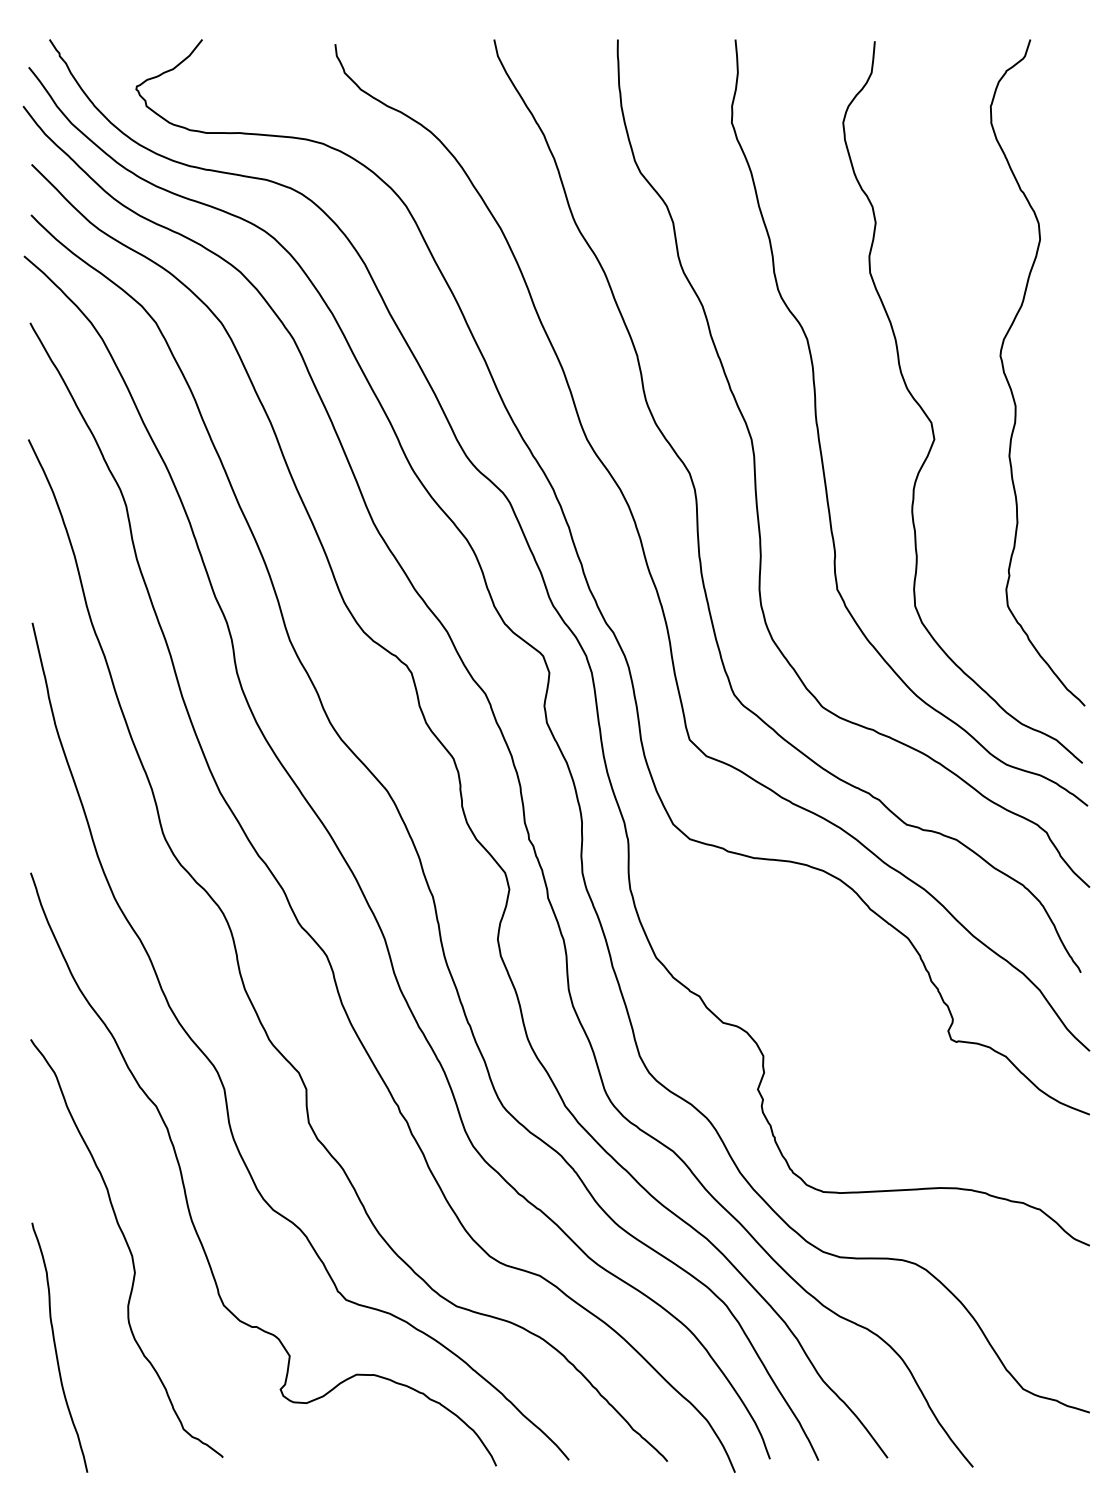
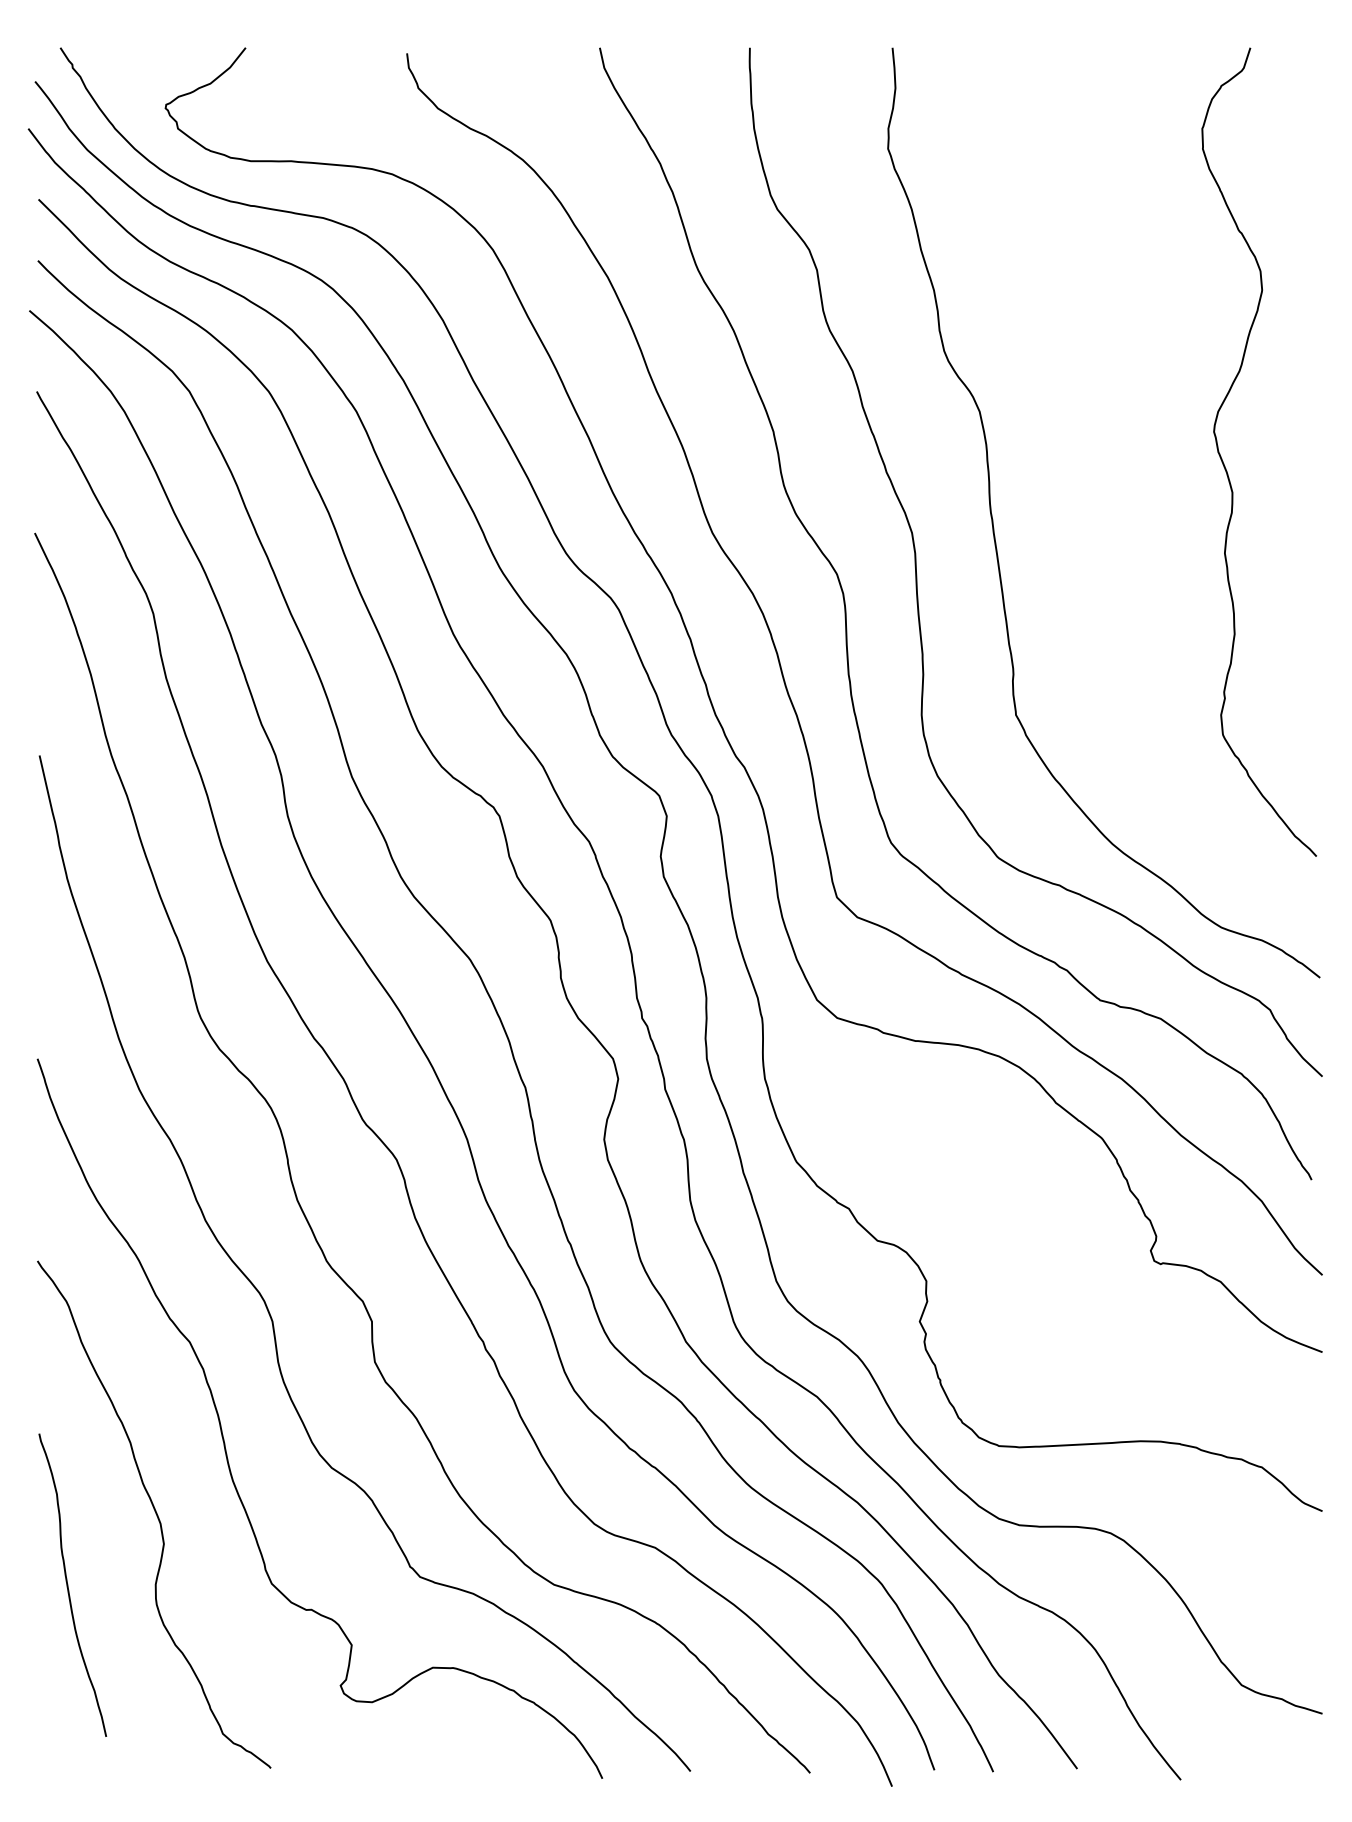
curve: (932, 422) -> (1131, 512), removed
curve: (56, 1347) -> (68, 1584), moved

